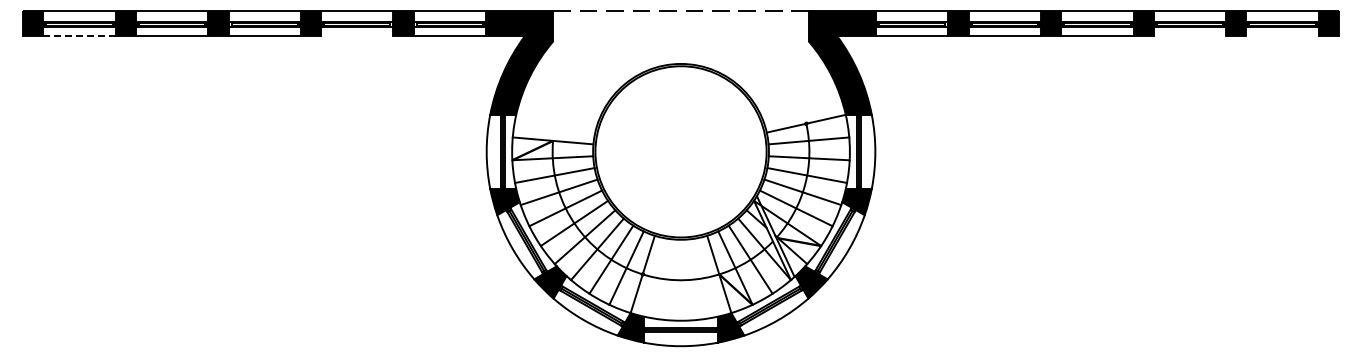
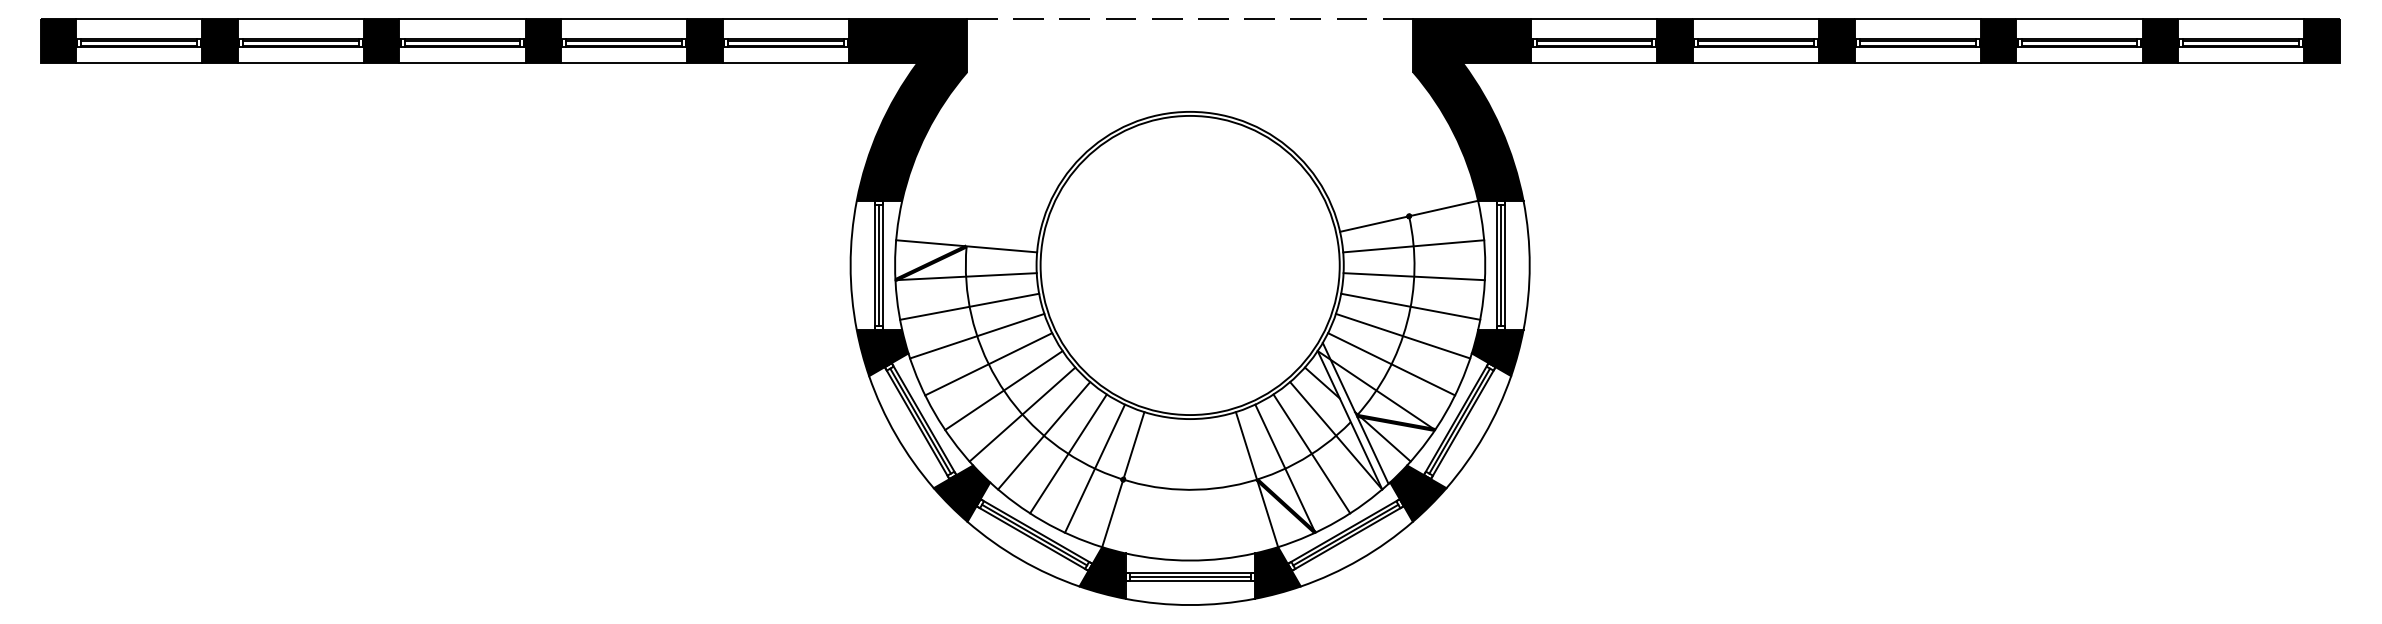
line: (80, 36) -> (140, 63), dashed -> solid
line: (357, 36) -> (624, 63), added
line: (1189, 36) -> (2078, 63), added
line: (1282, 36) -> (2241, 63), added

